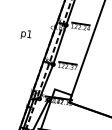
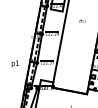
text: (25, 33) -> (14, 63), moved

